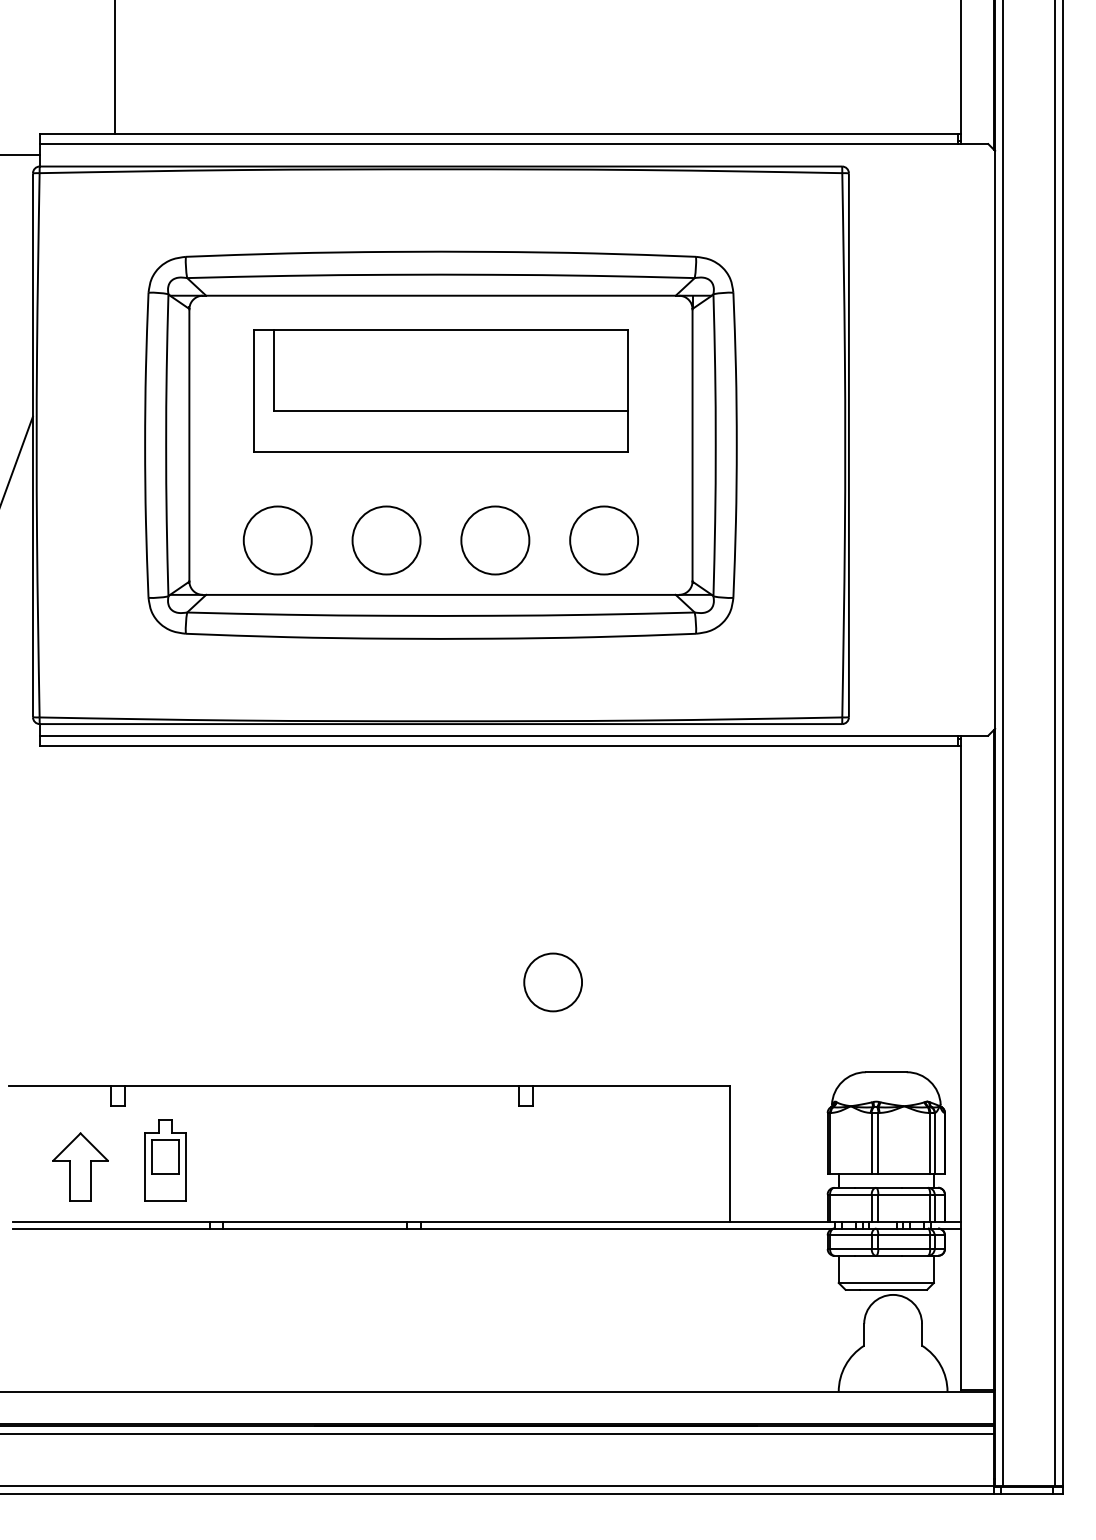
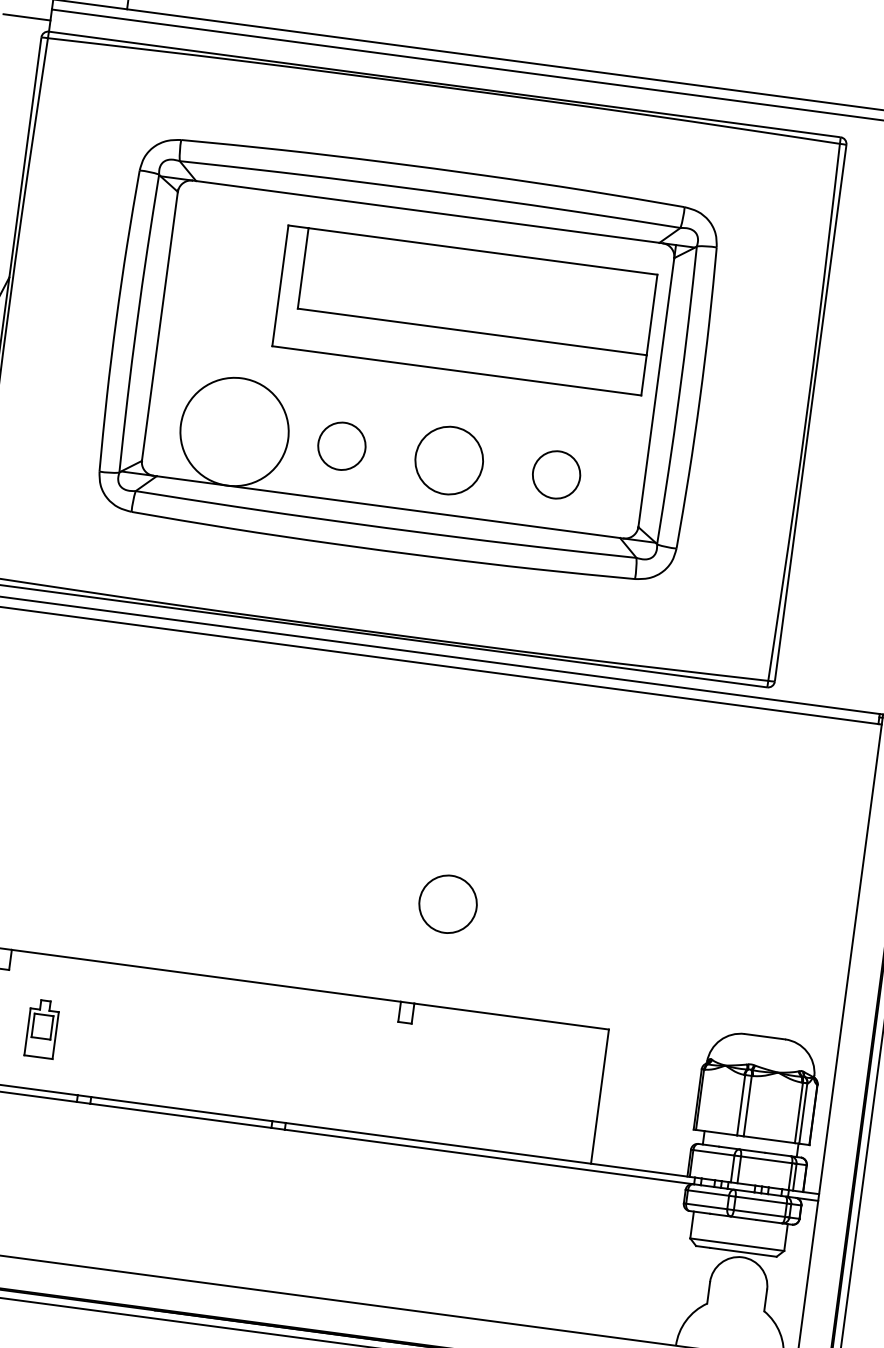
part: (440, 390) -> (464, 310), moved
circle: (277, 540) -> (234, 431), size x1.6
circle: (386, 540) -> (341, 446), size x0.7
circle: (603, 540) -> (555, 474), size x0.7
part: (165, 1160) -> (42, 1028), size x0.7

